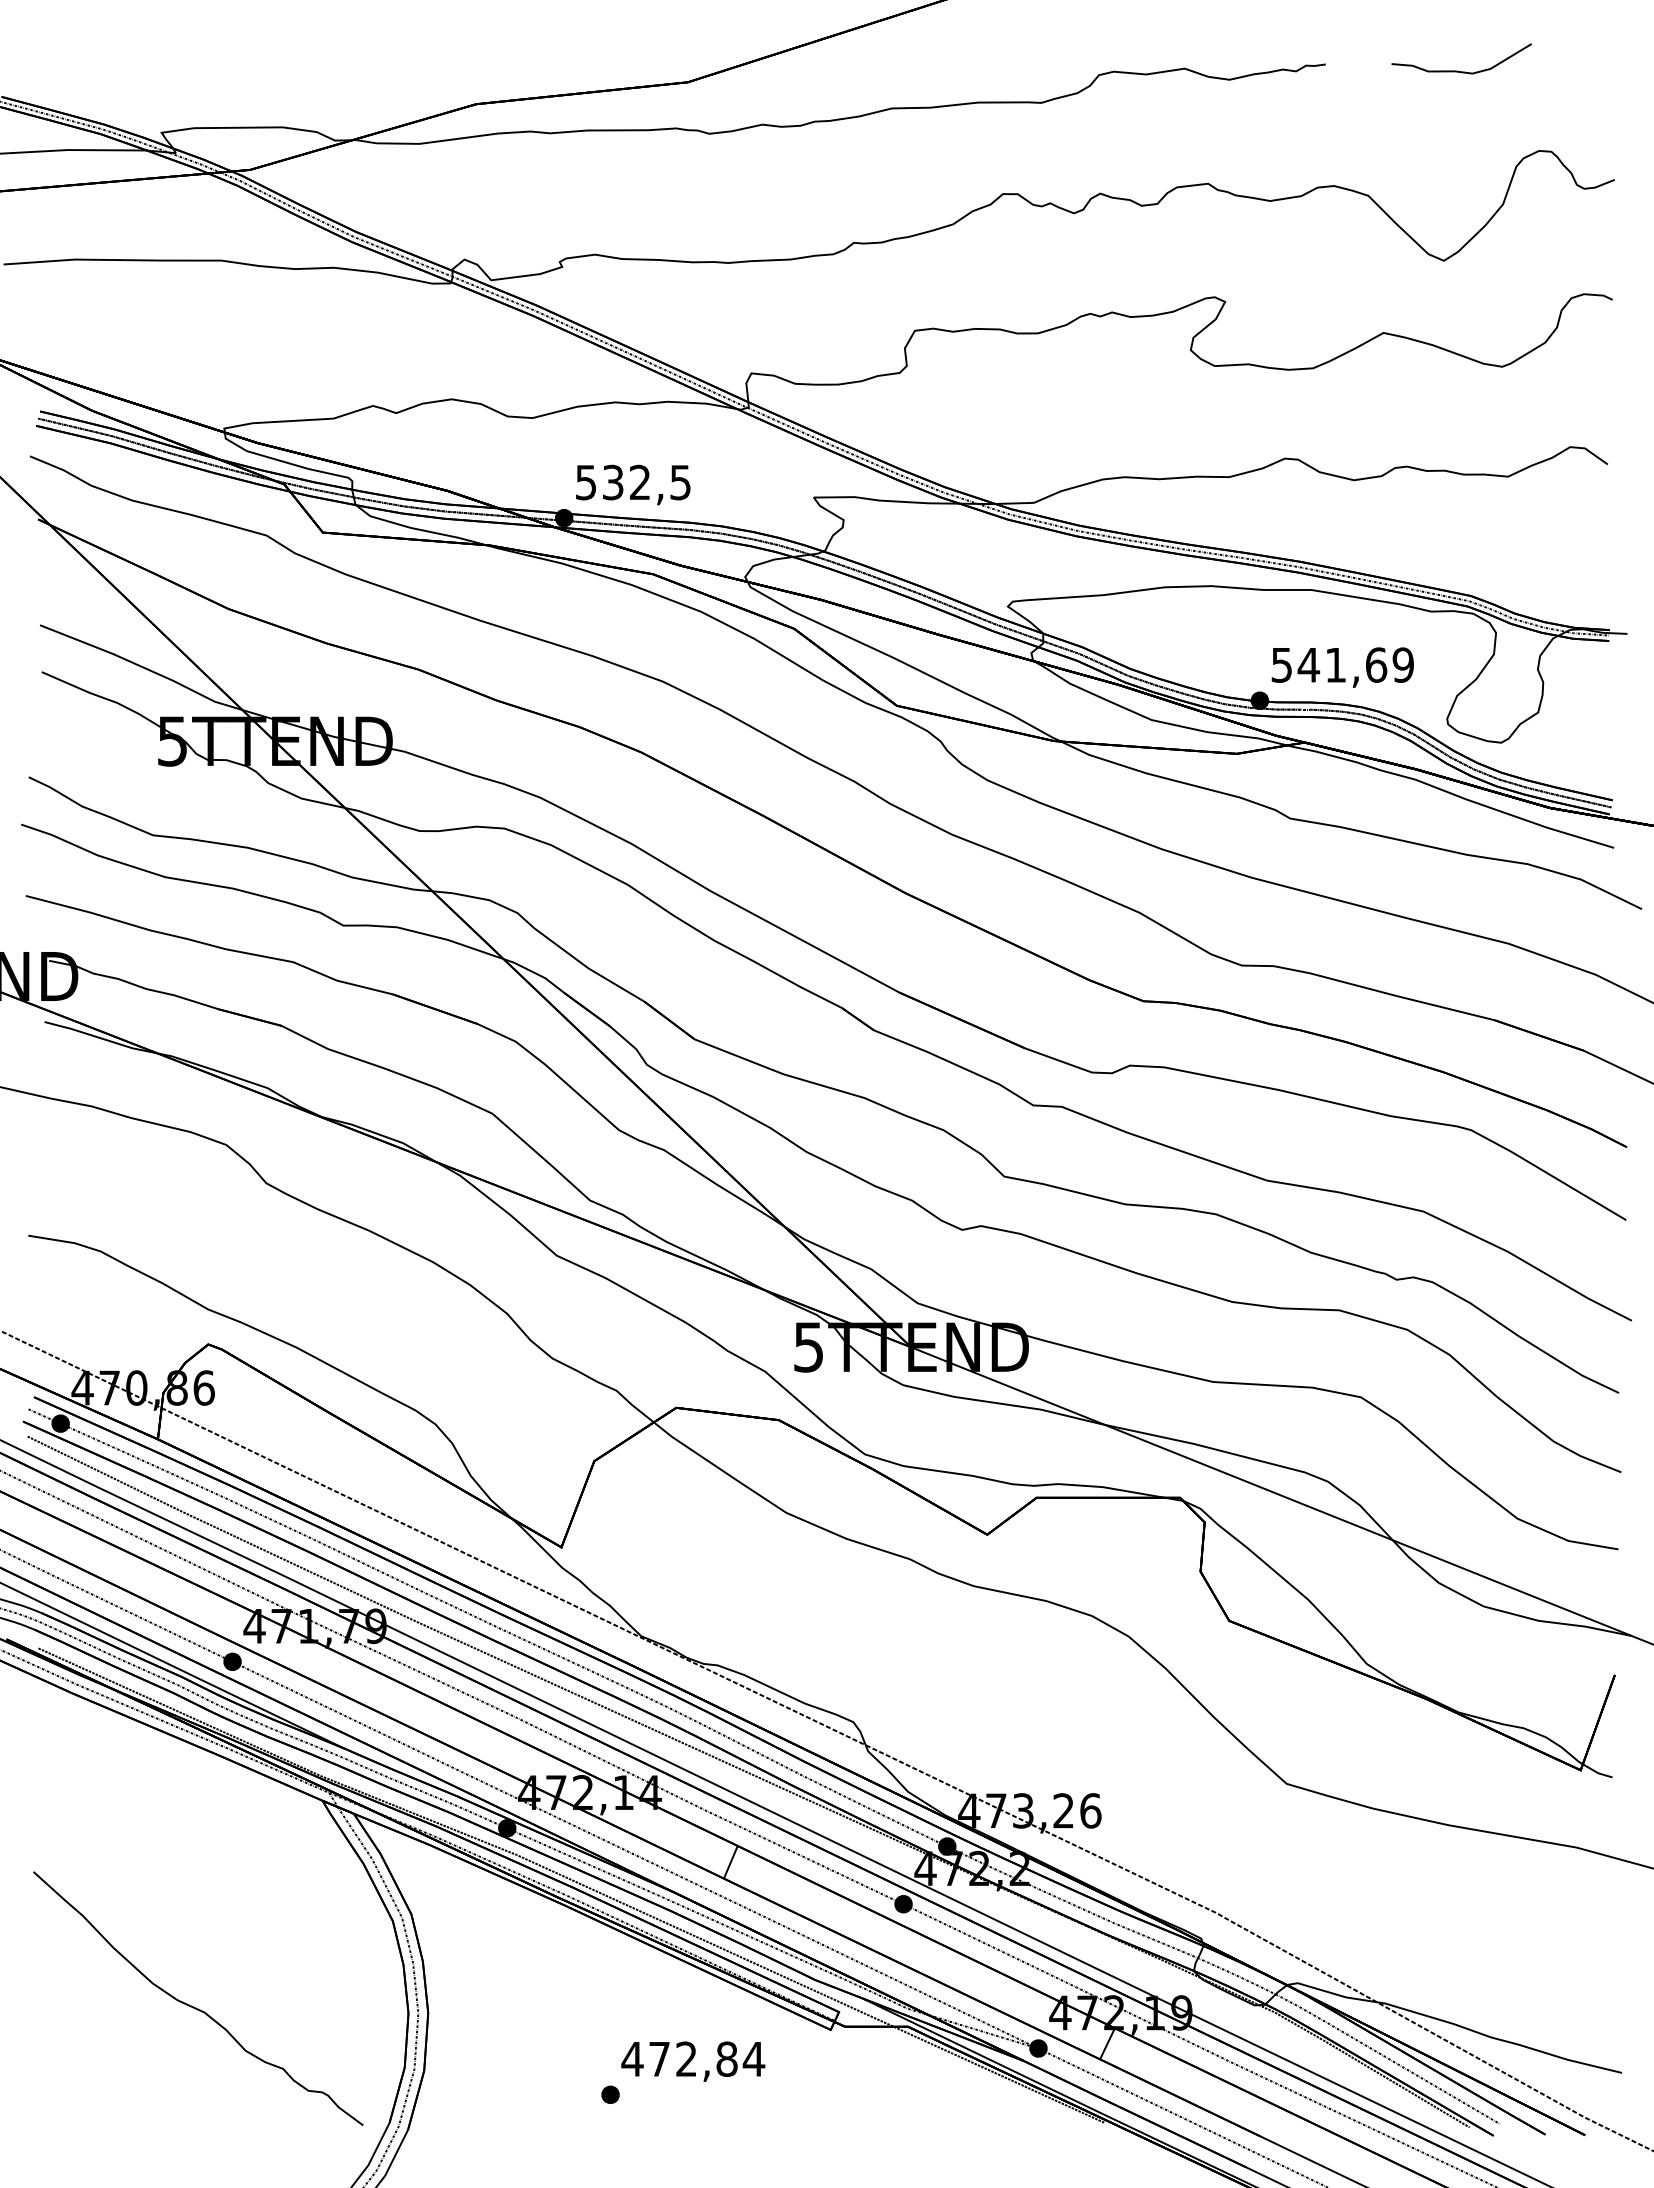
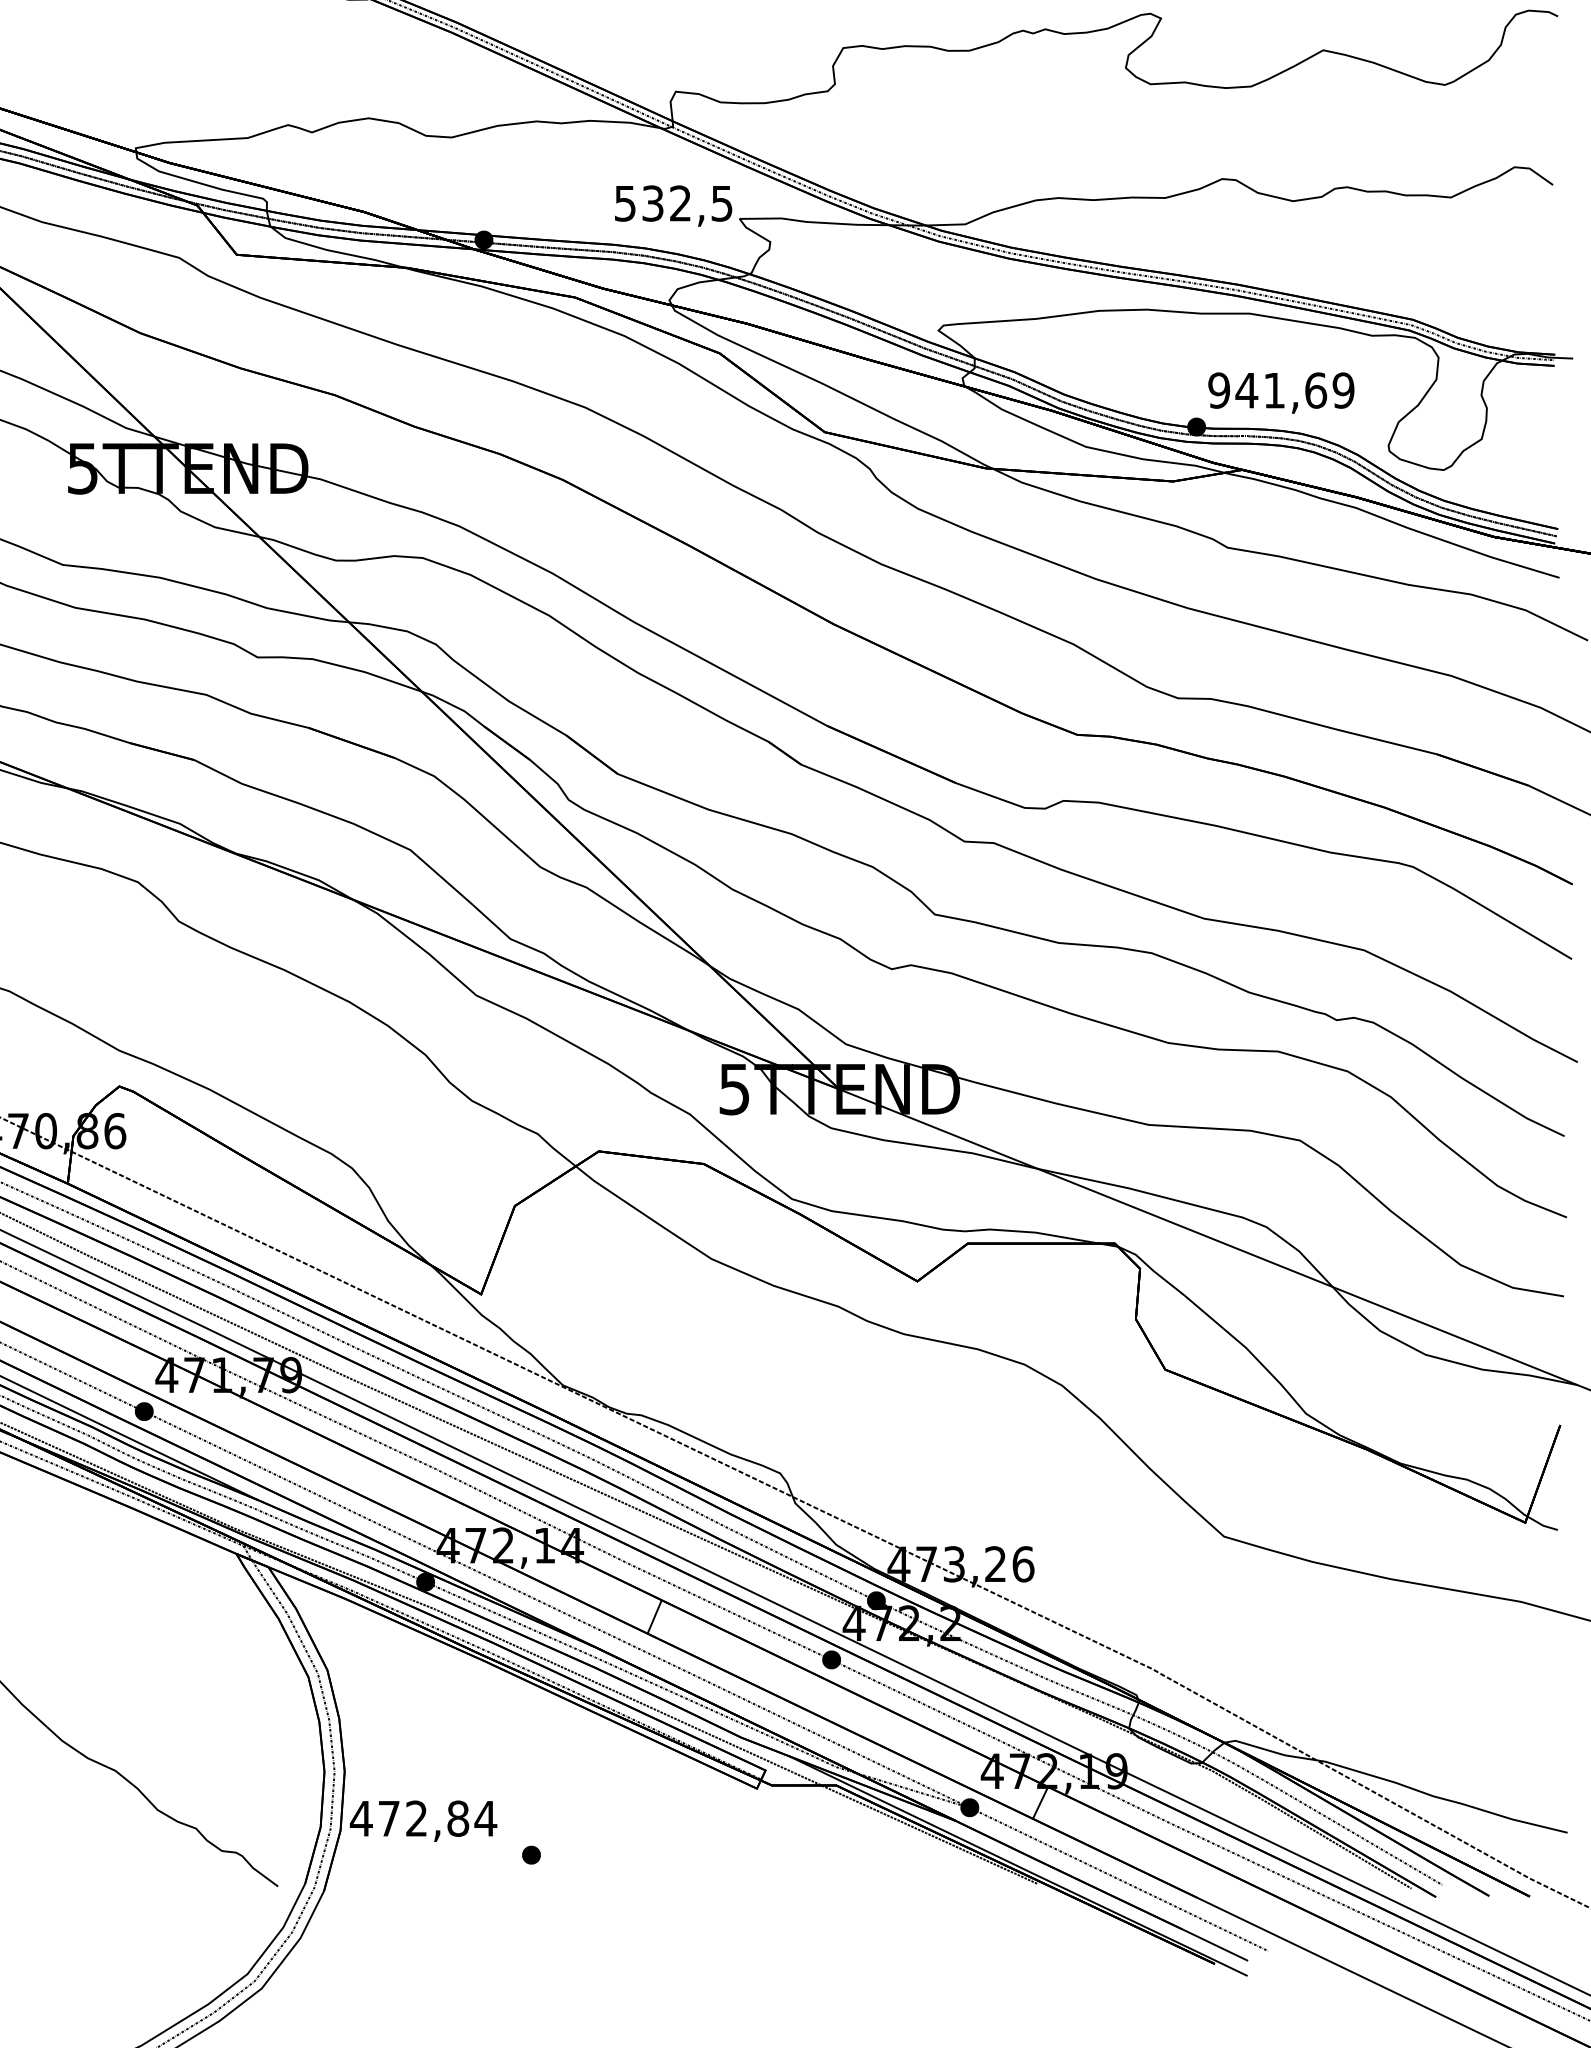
text: (633, 484) -> (673, 205), moved
text: (1281, 664) -> (1218, 389), 541,69 -> 941,69
text: (693, 2061) -> (423, 1821), moved

